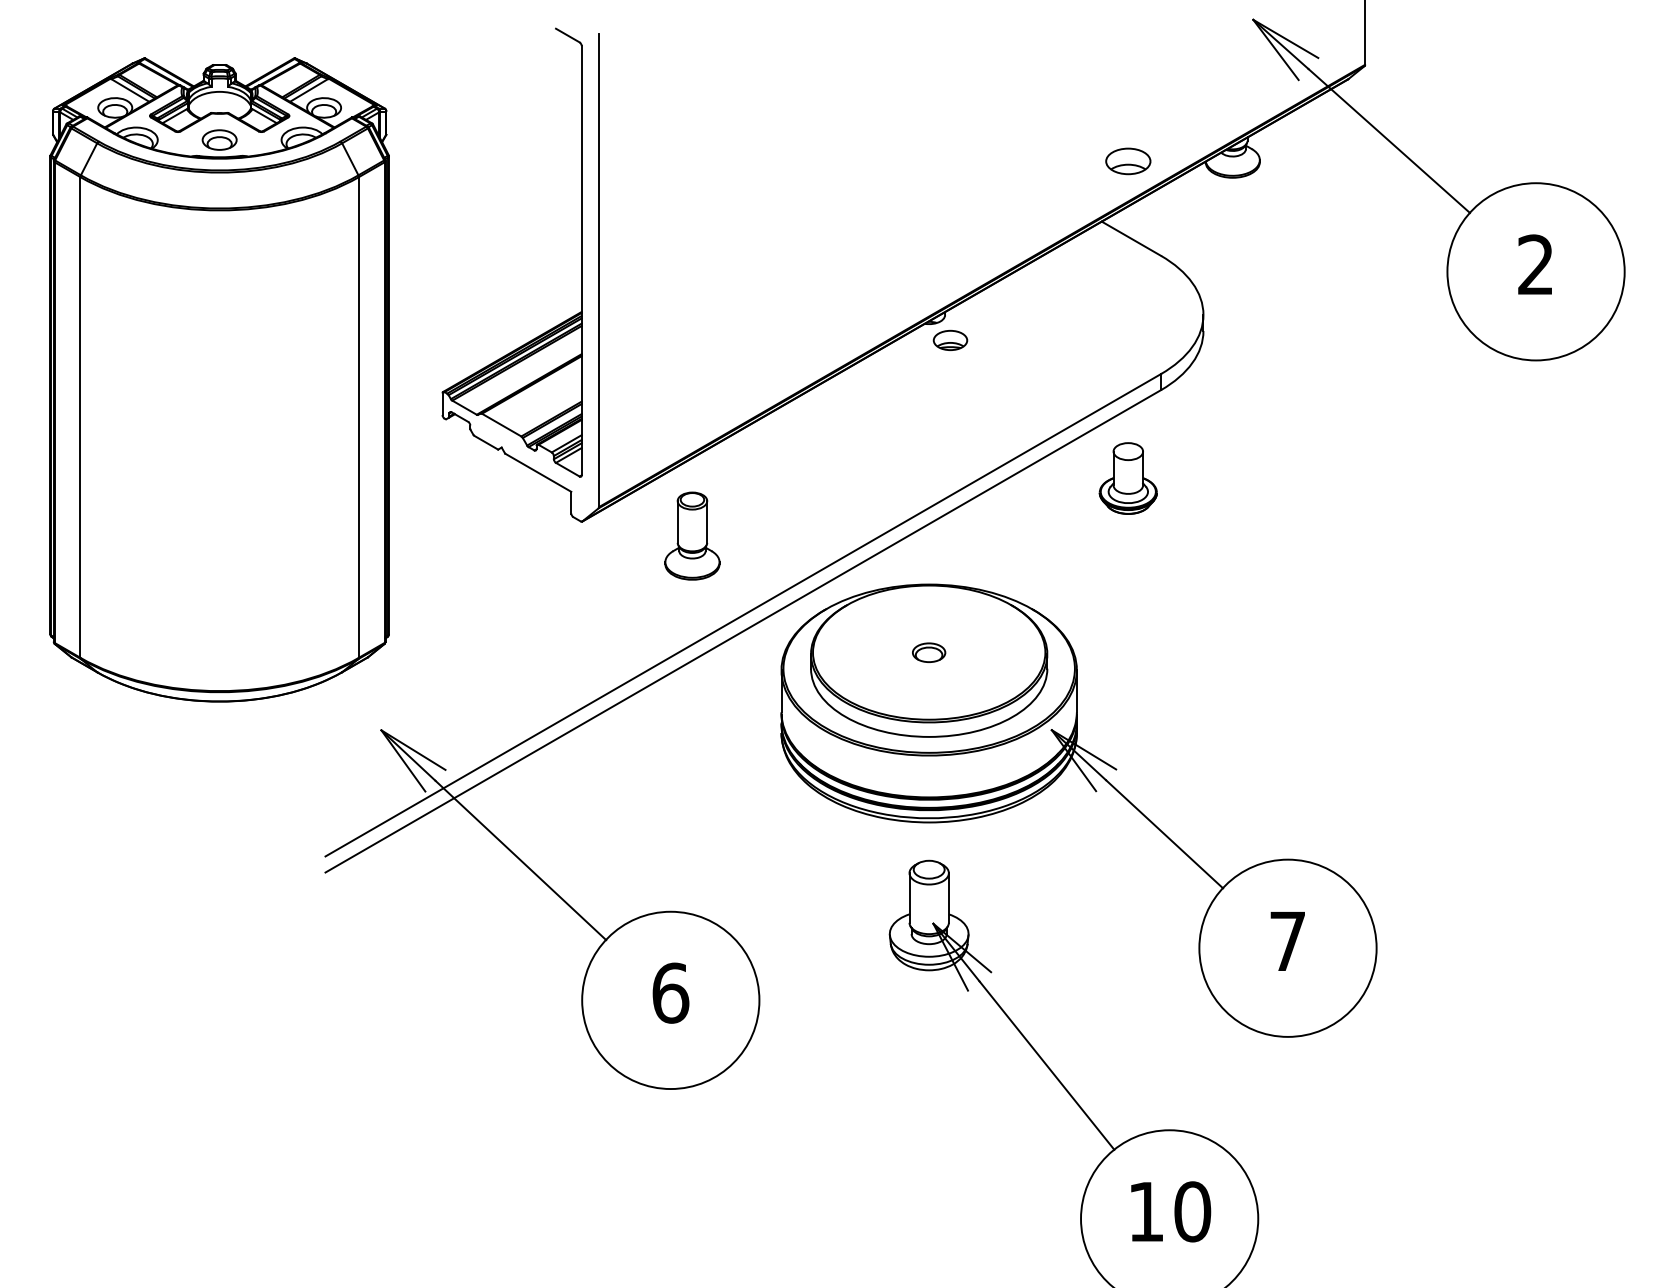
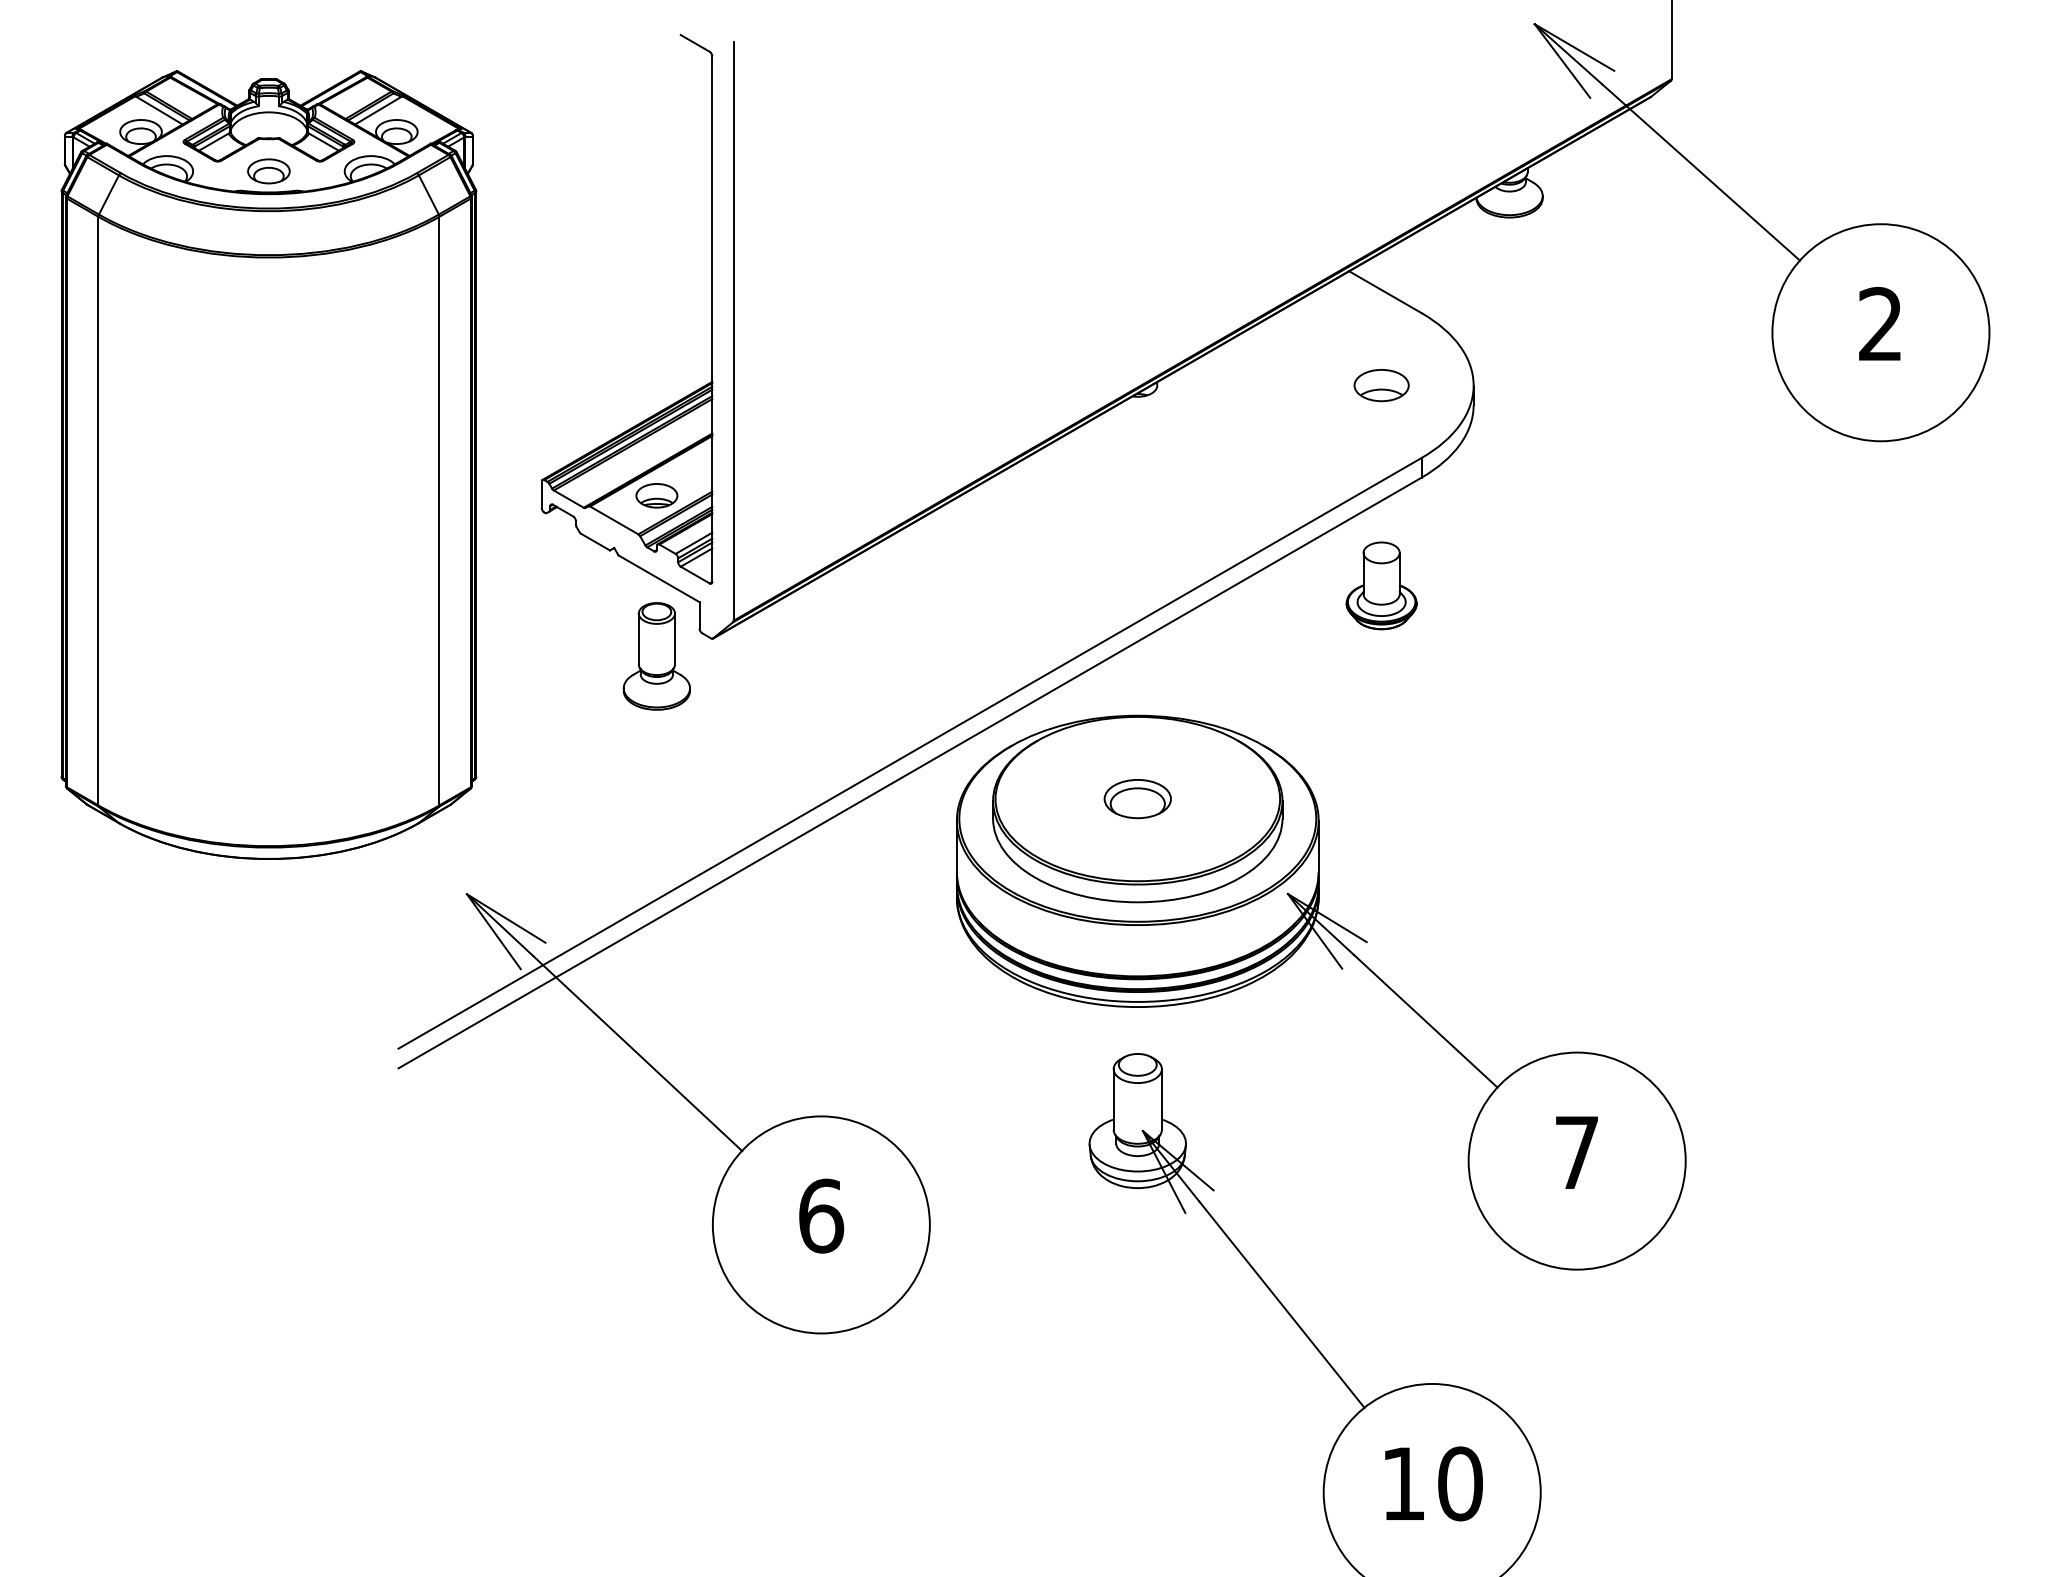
part: (1128, 161) -> (1381, 385), moved
part: (950, 340) -> (656, 495), moved
part: (692, 536) -> (656, 656), moved
part: (928, 652) -> (1137, 799), size x1.67

